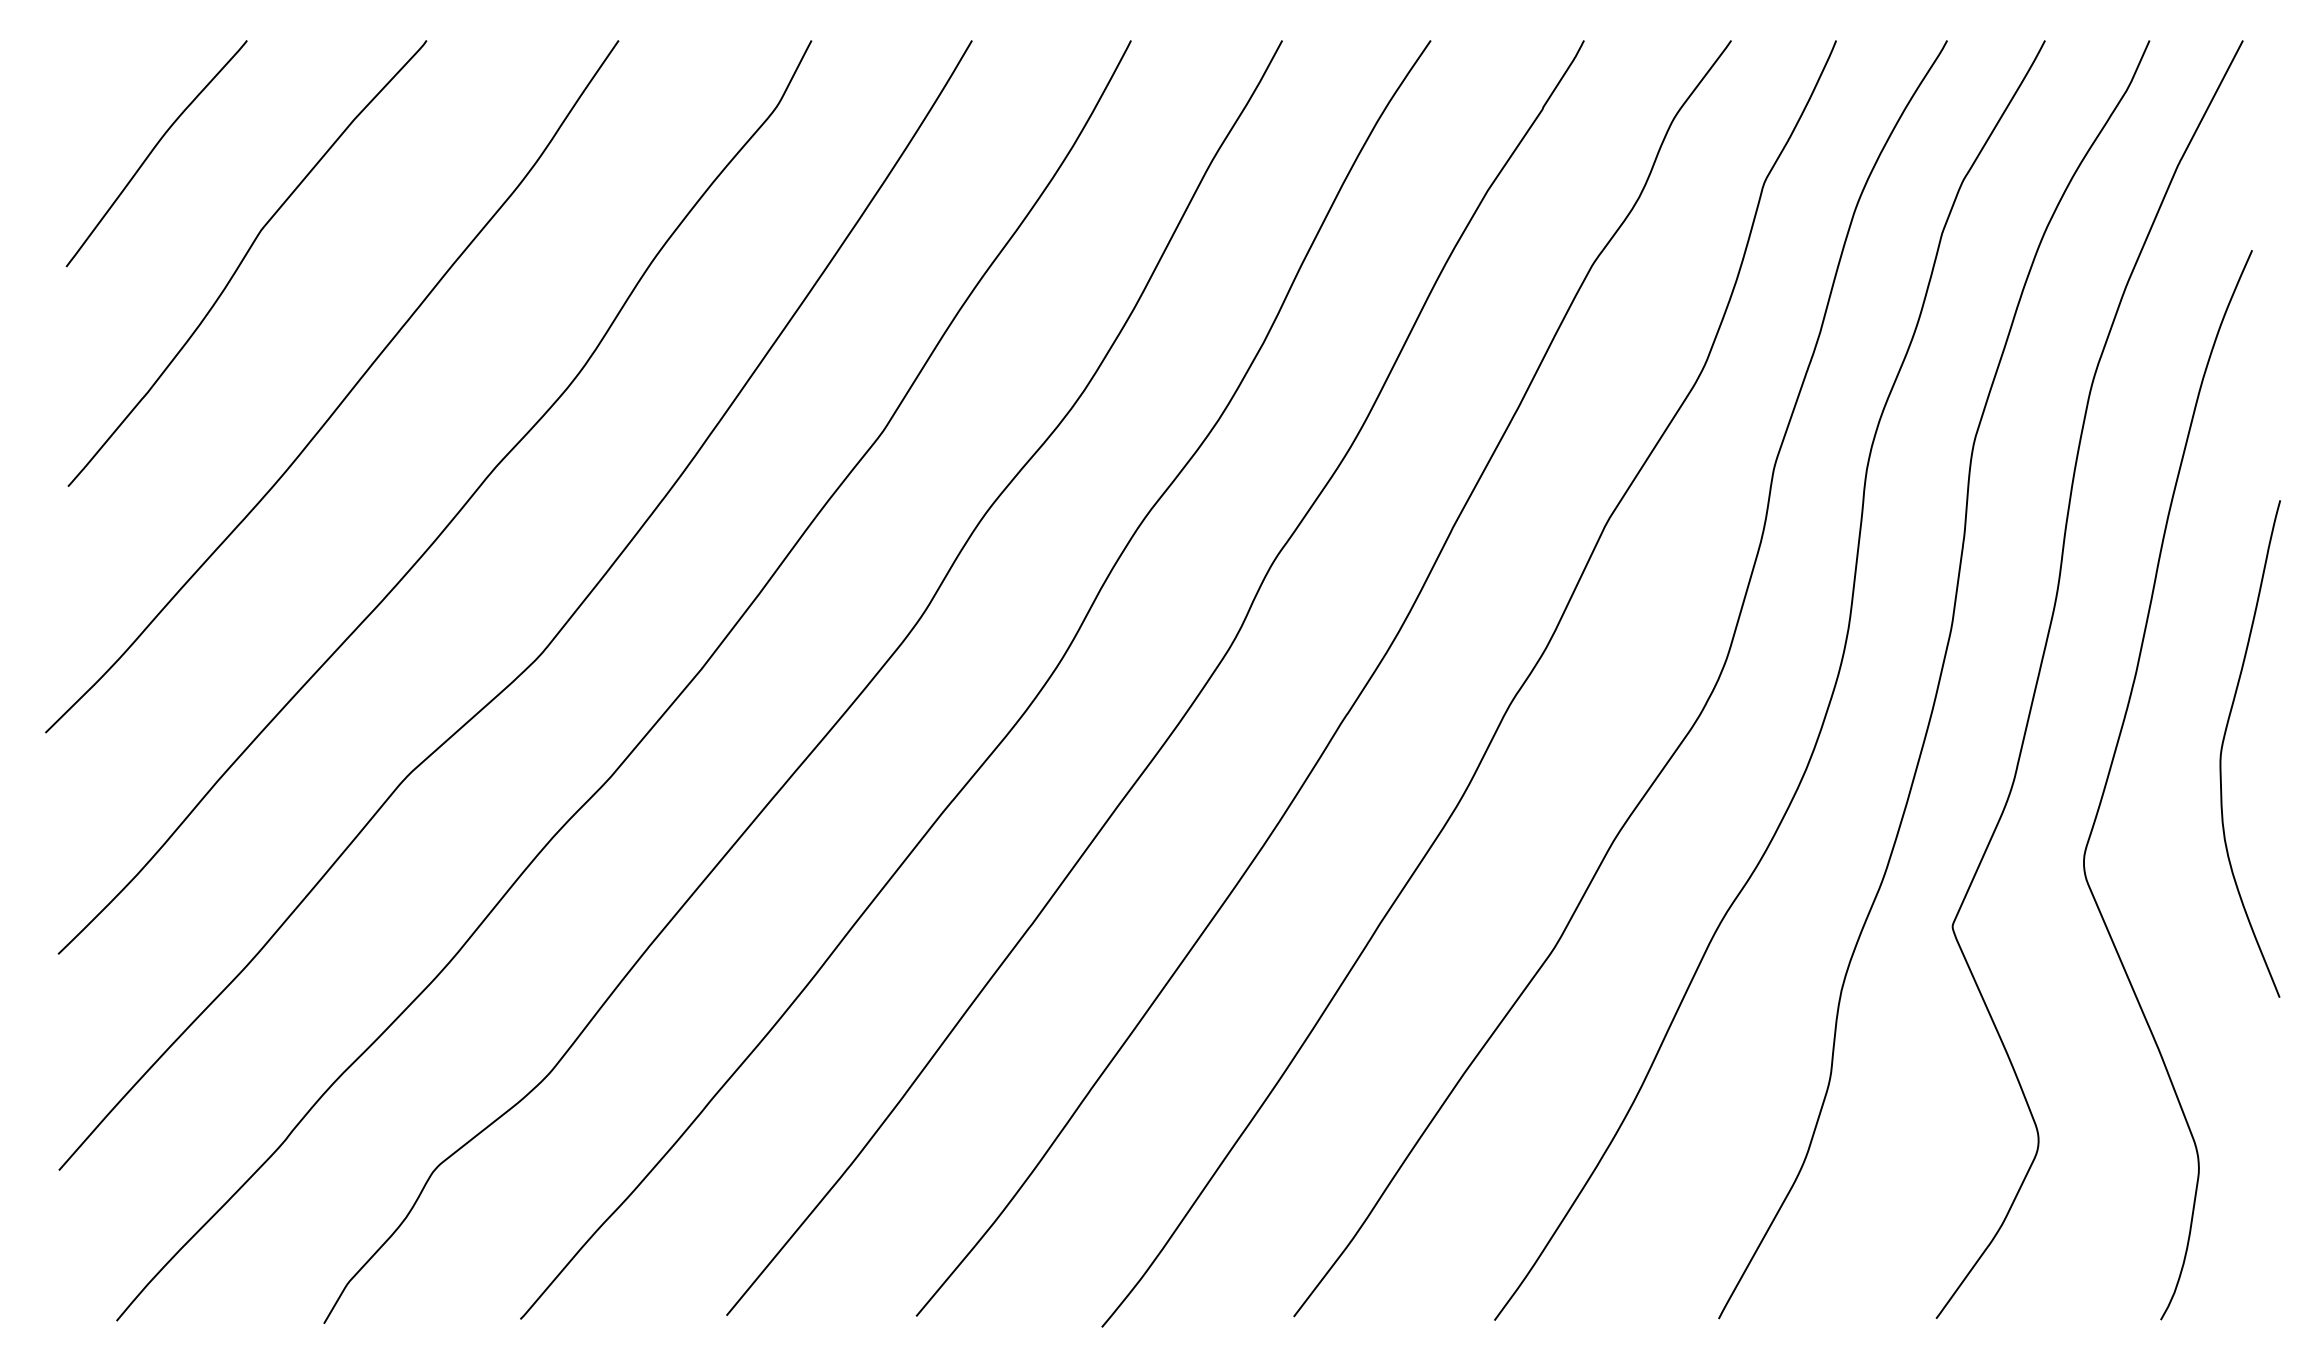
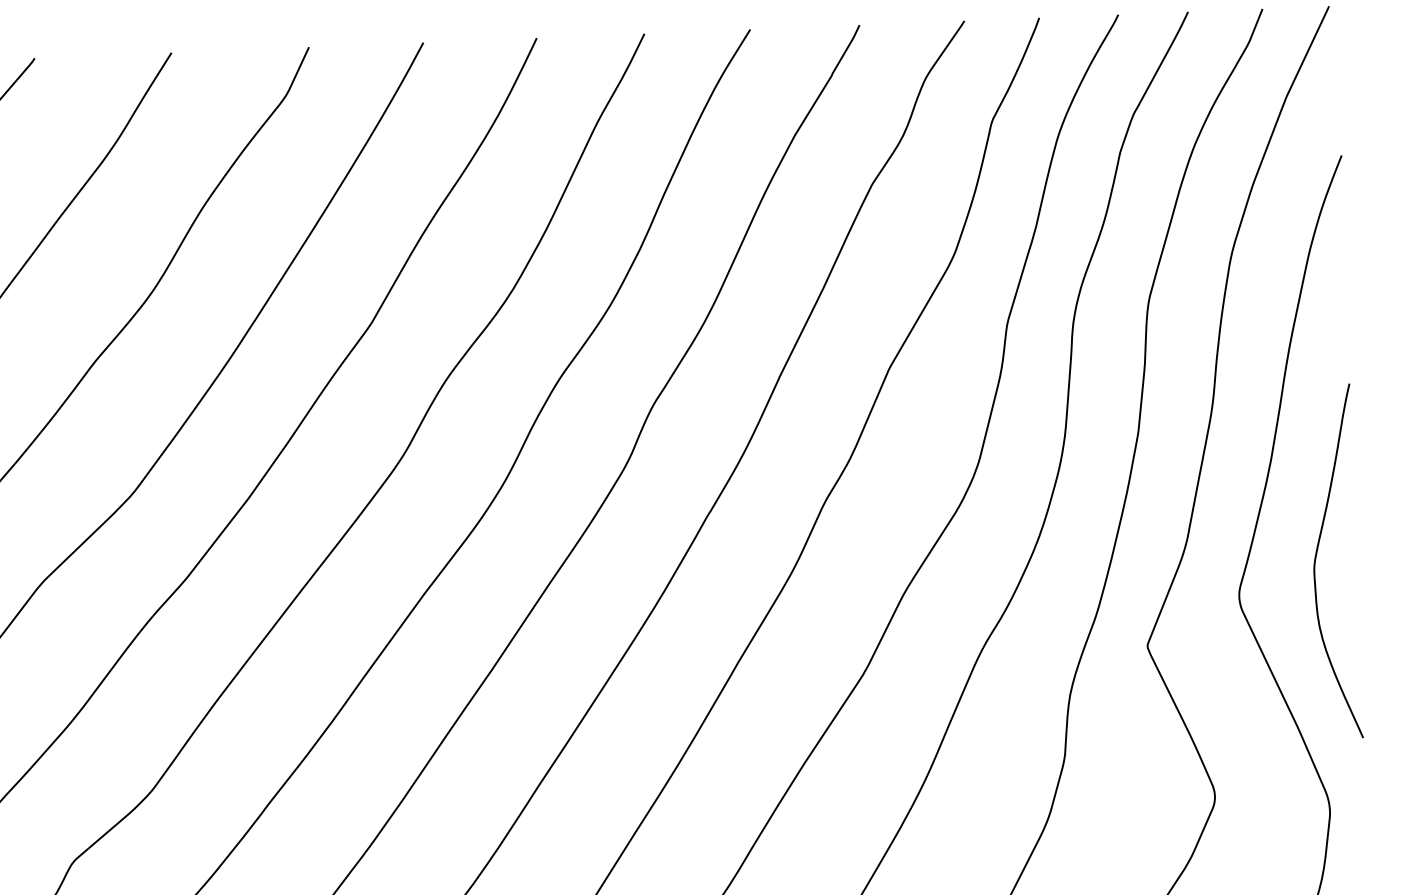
curve: (2224, 741) -> (1316, 557), moved

